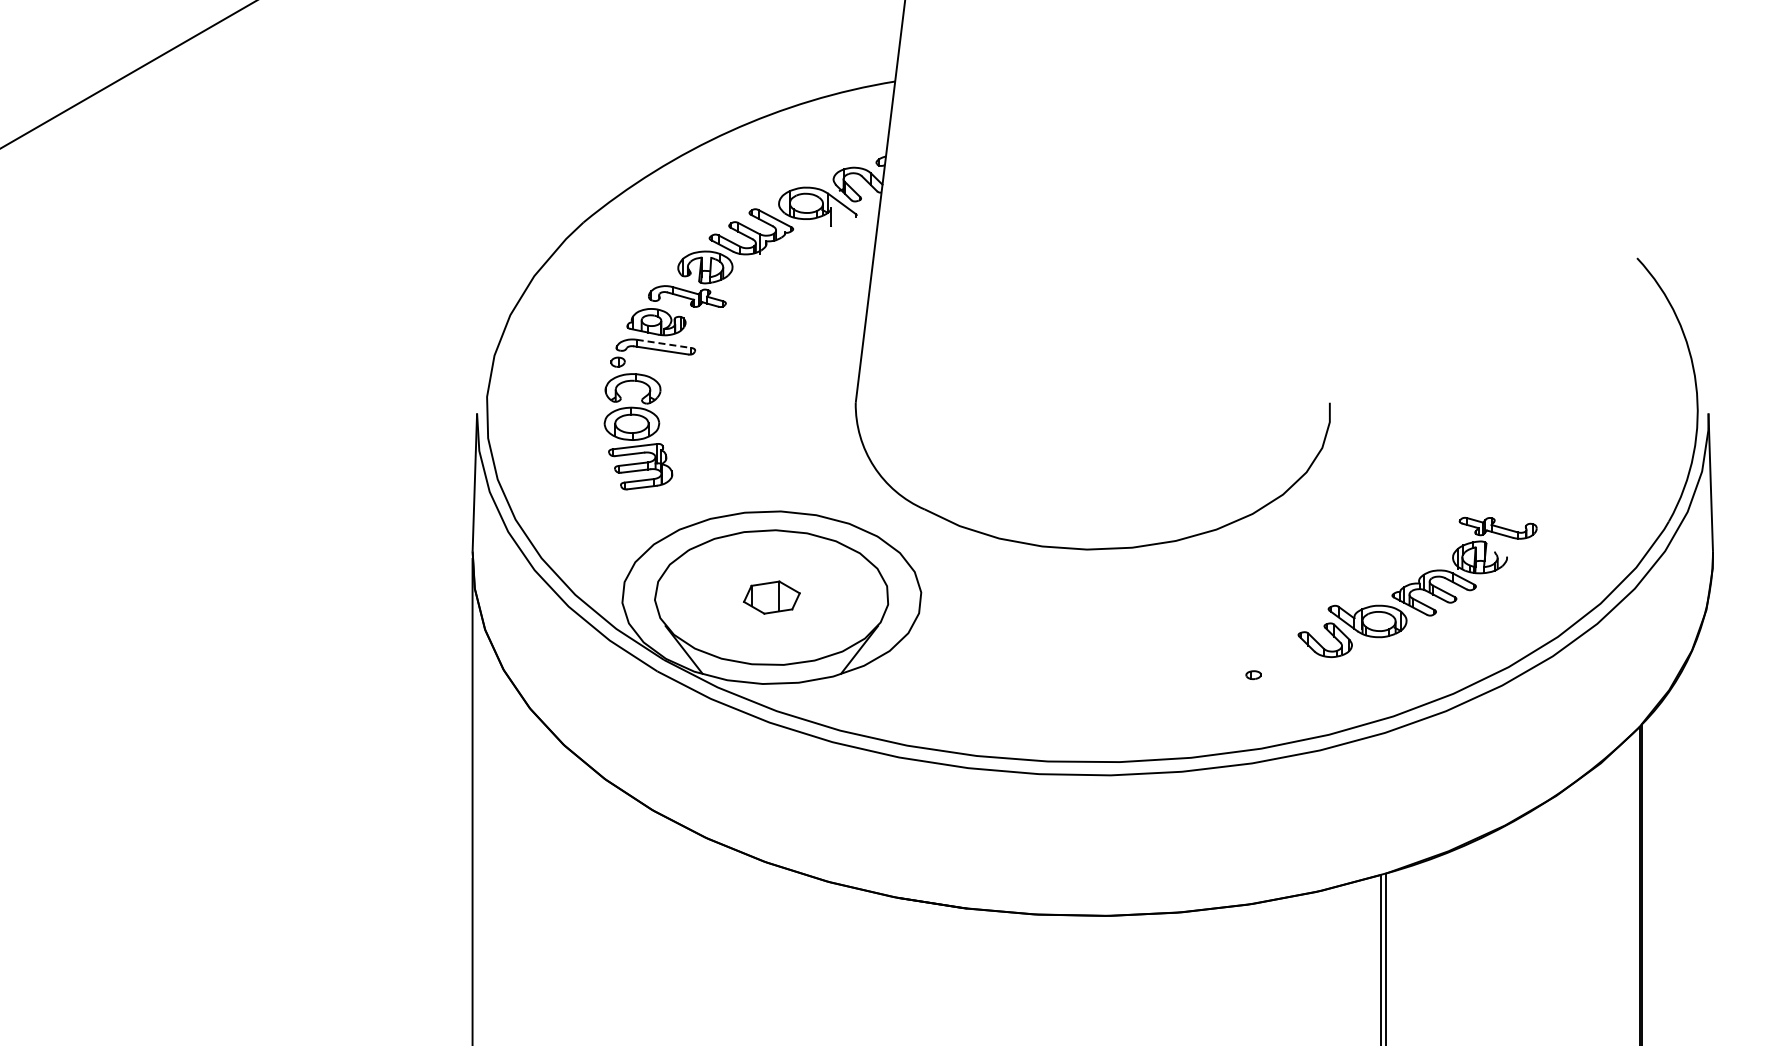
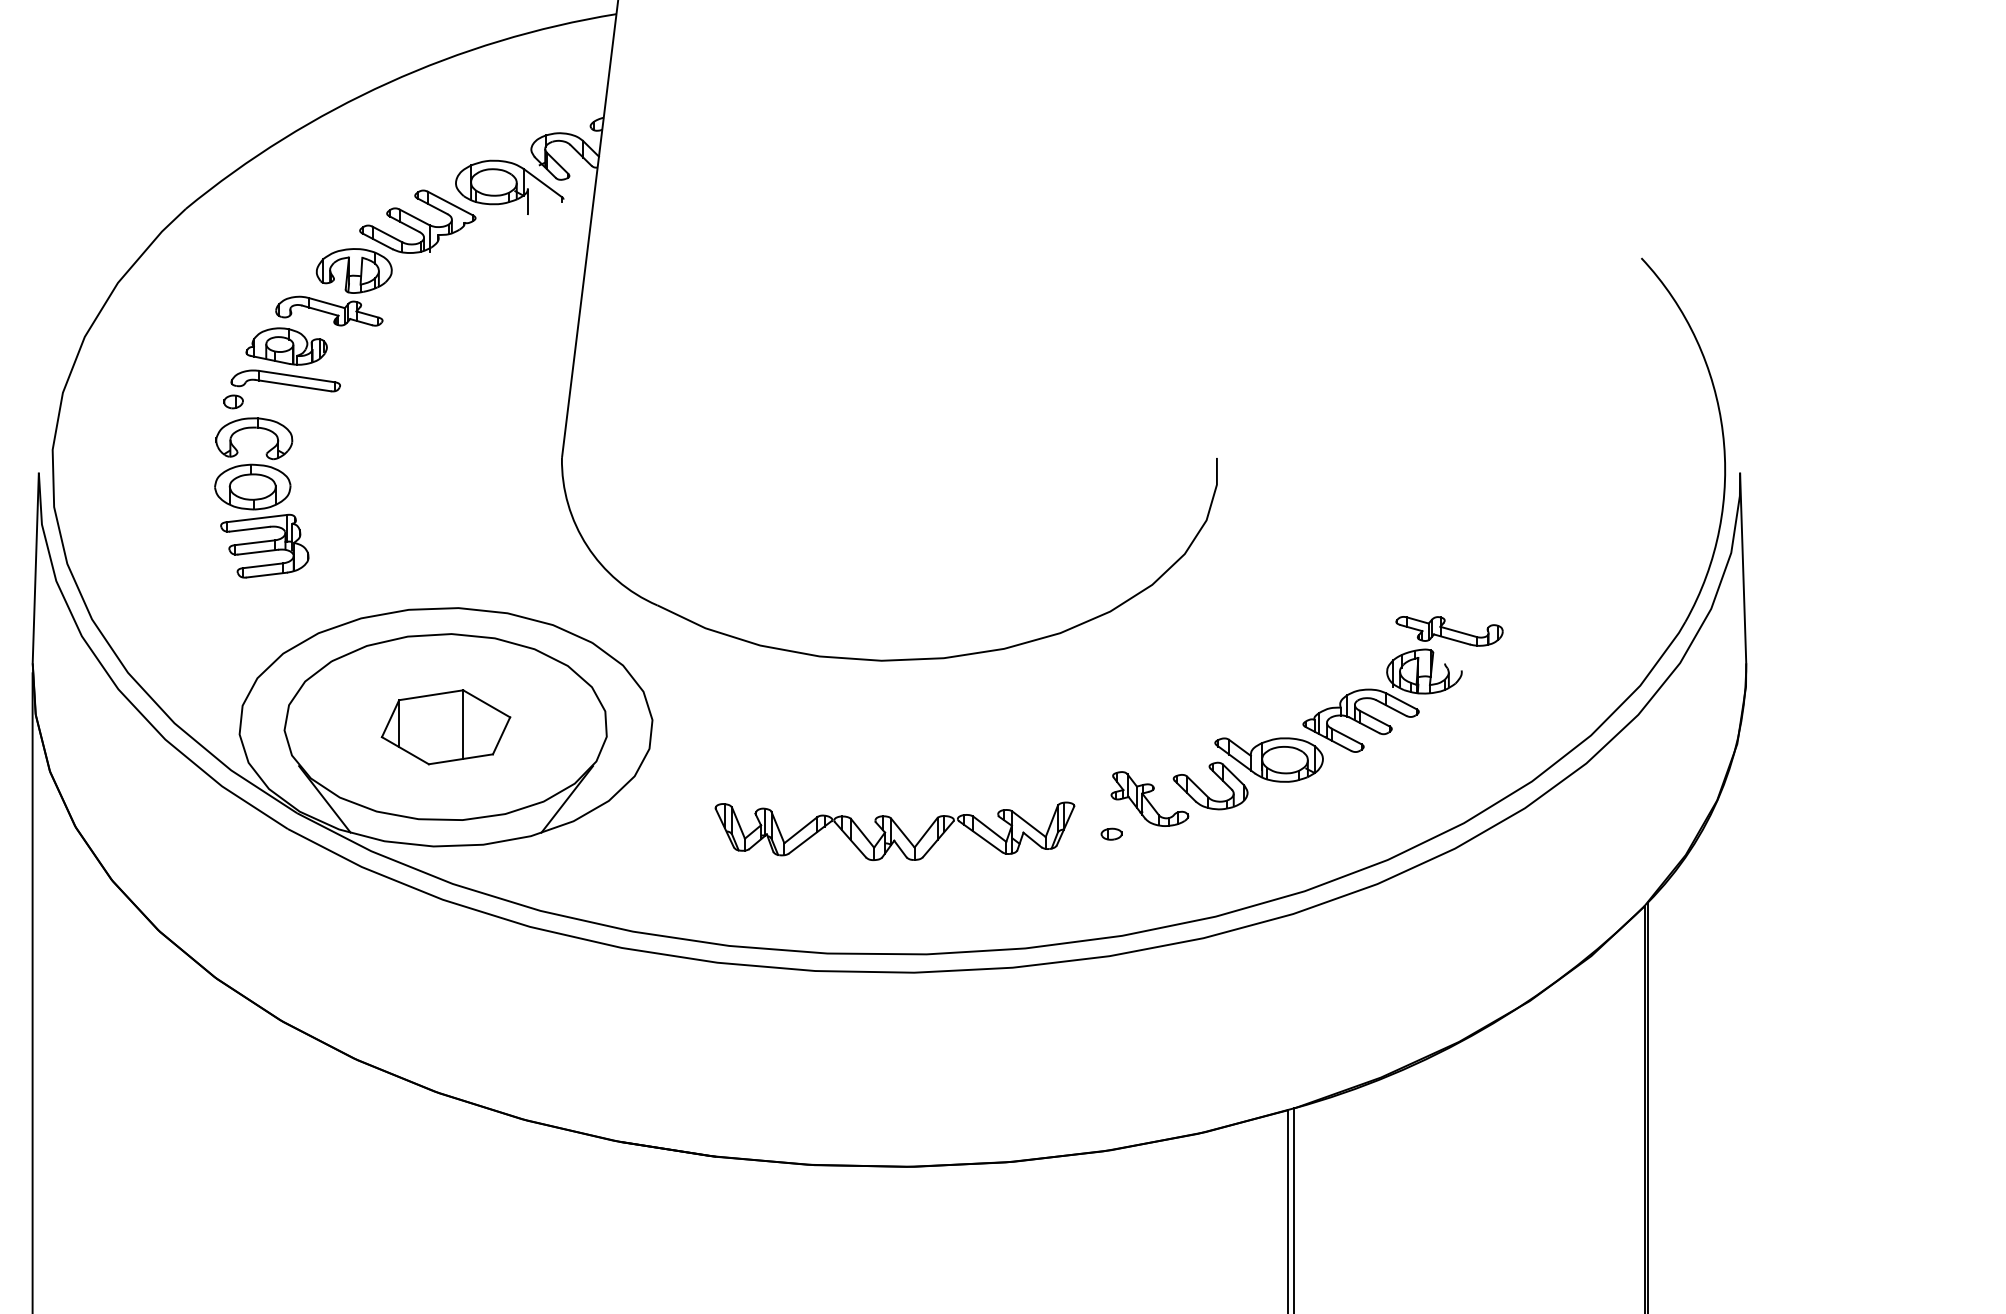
line: (664, 343) -> (297, 376), dashed -> solid
part: (771, 597) -> (445, 726), size x1.67
part: (1280, 649) -> (1148, 798), added
part: (1096, 672) -> (894, 830), added

